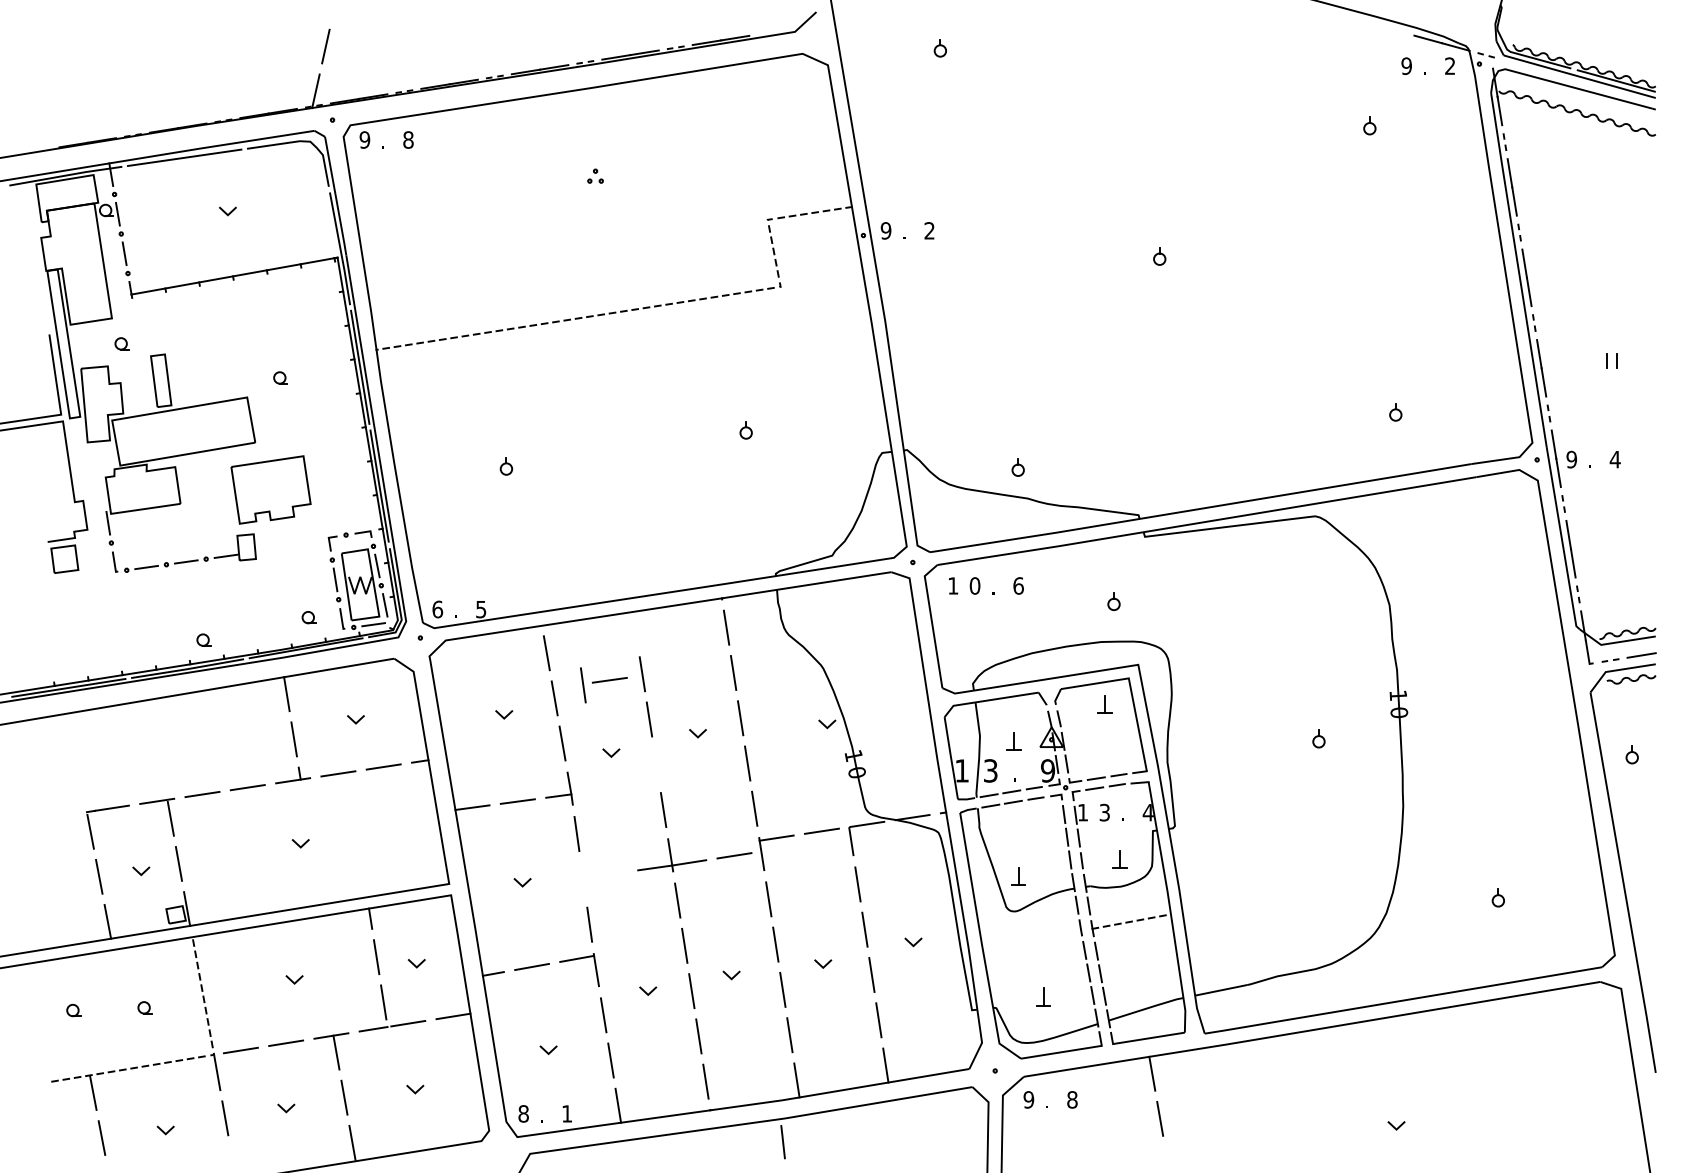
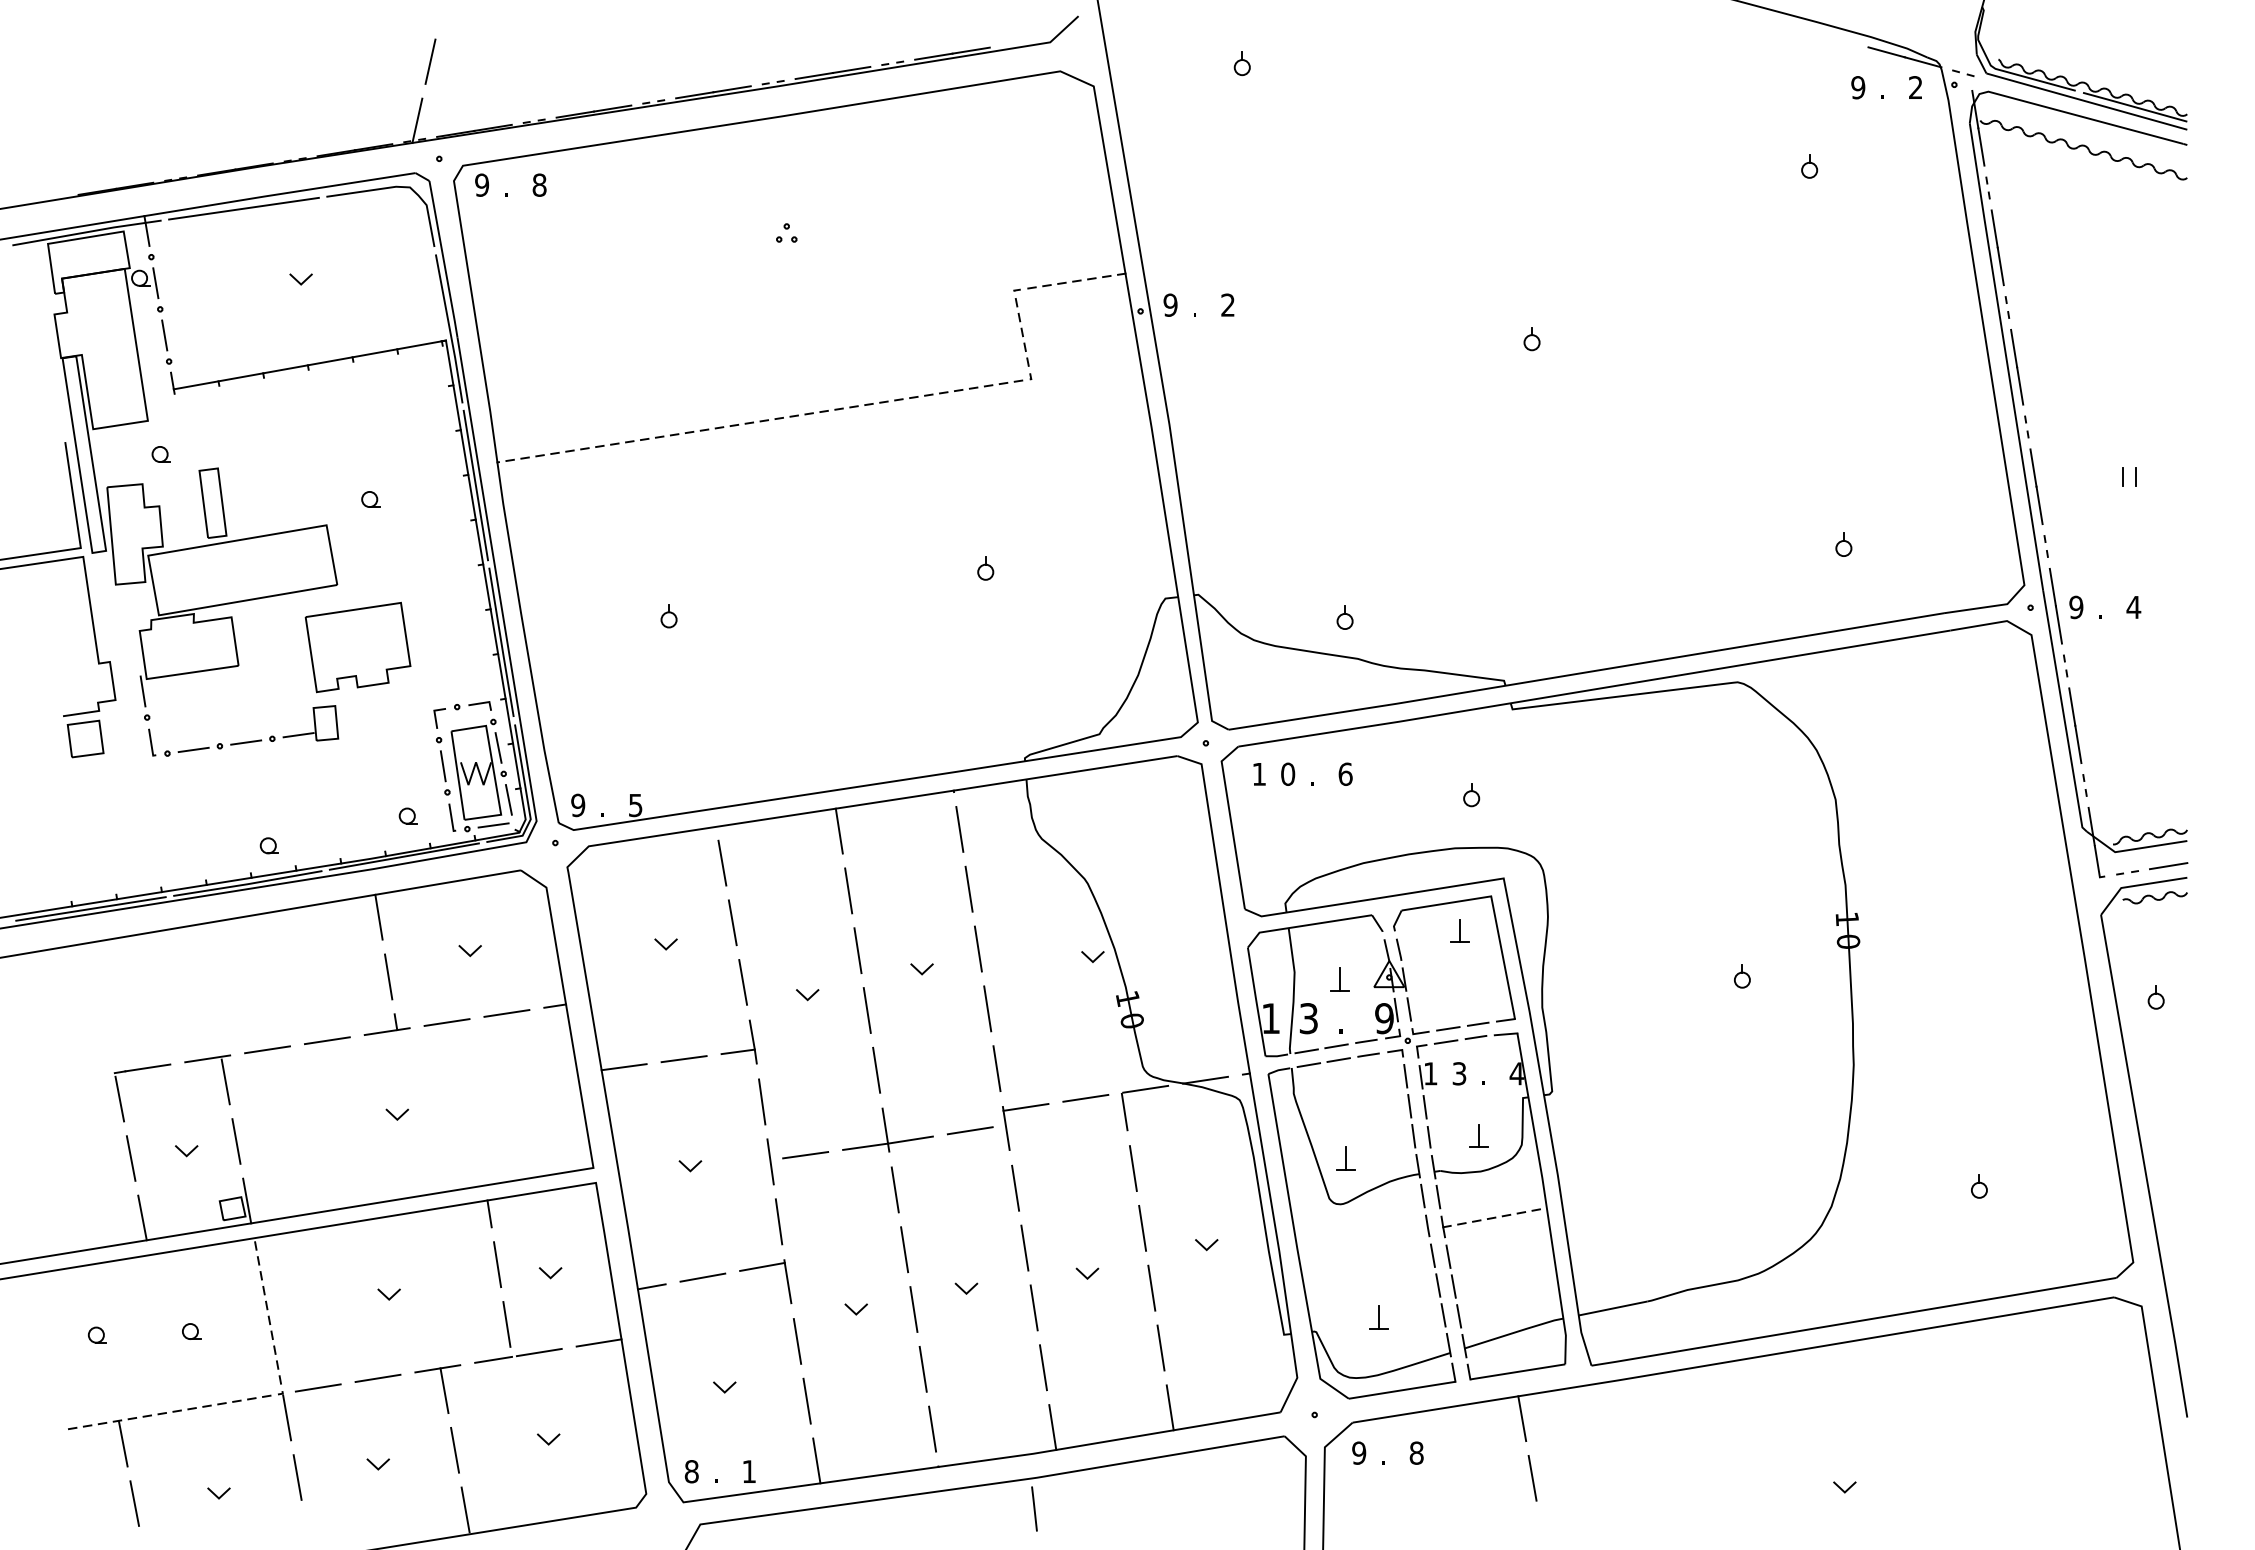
text: (437, 609) -> (577, 805), 6 -> 9
line: (635, 628) -> (839, 830), added
part: (603, 685) -> (797, 1162), moved
line: (656, 764) -> (867, 1010), added

